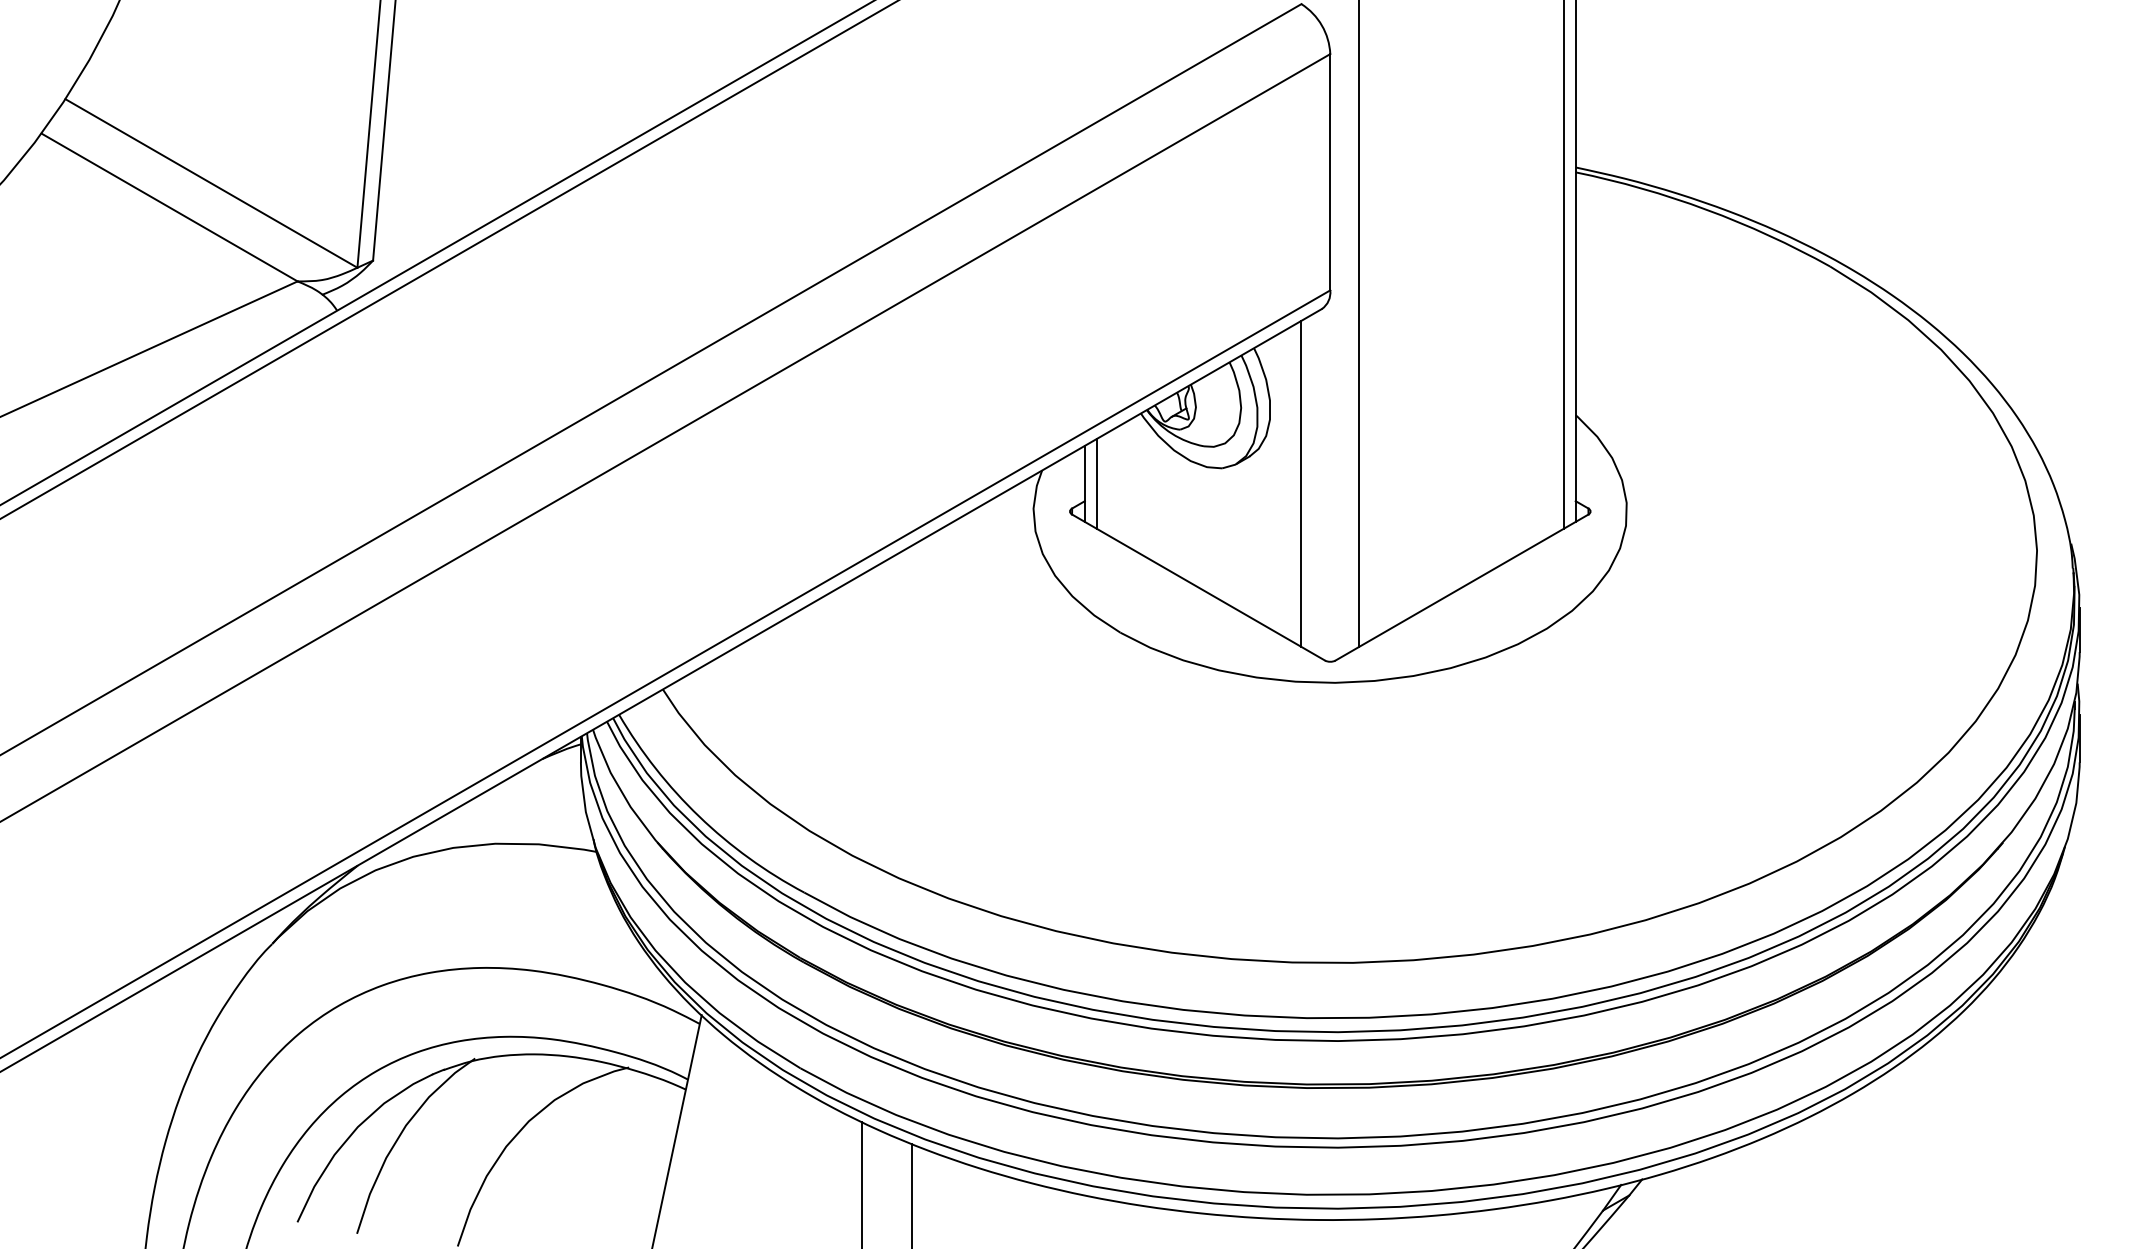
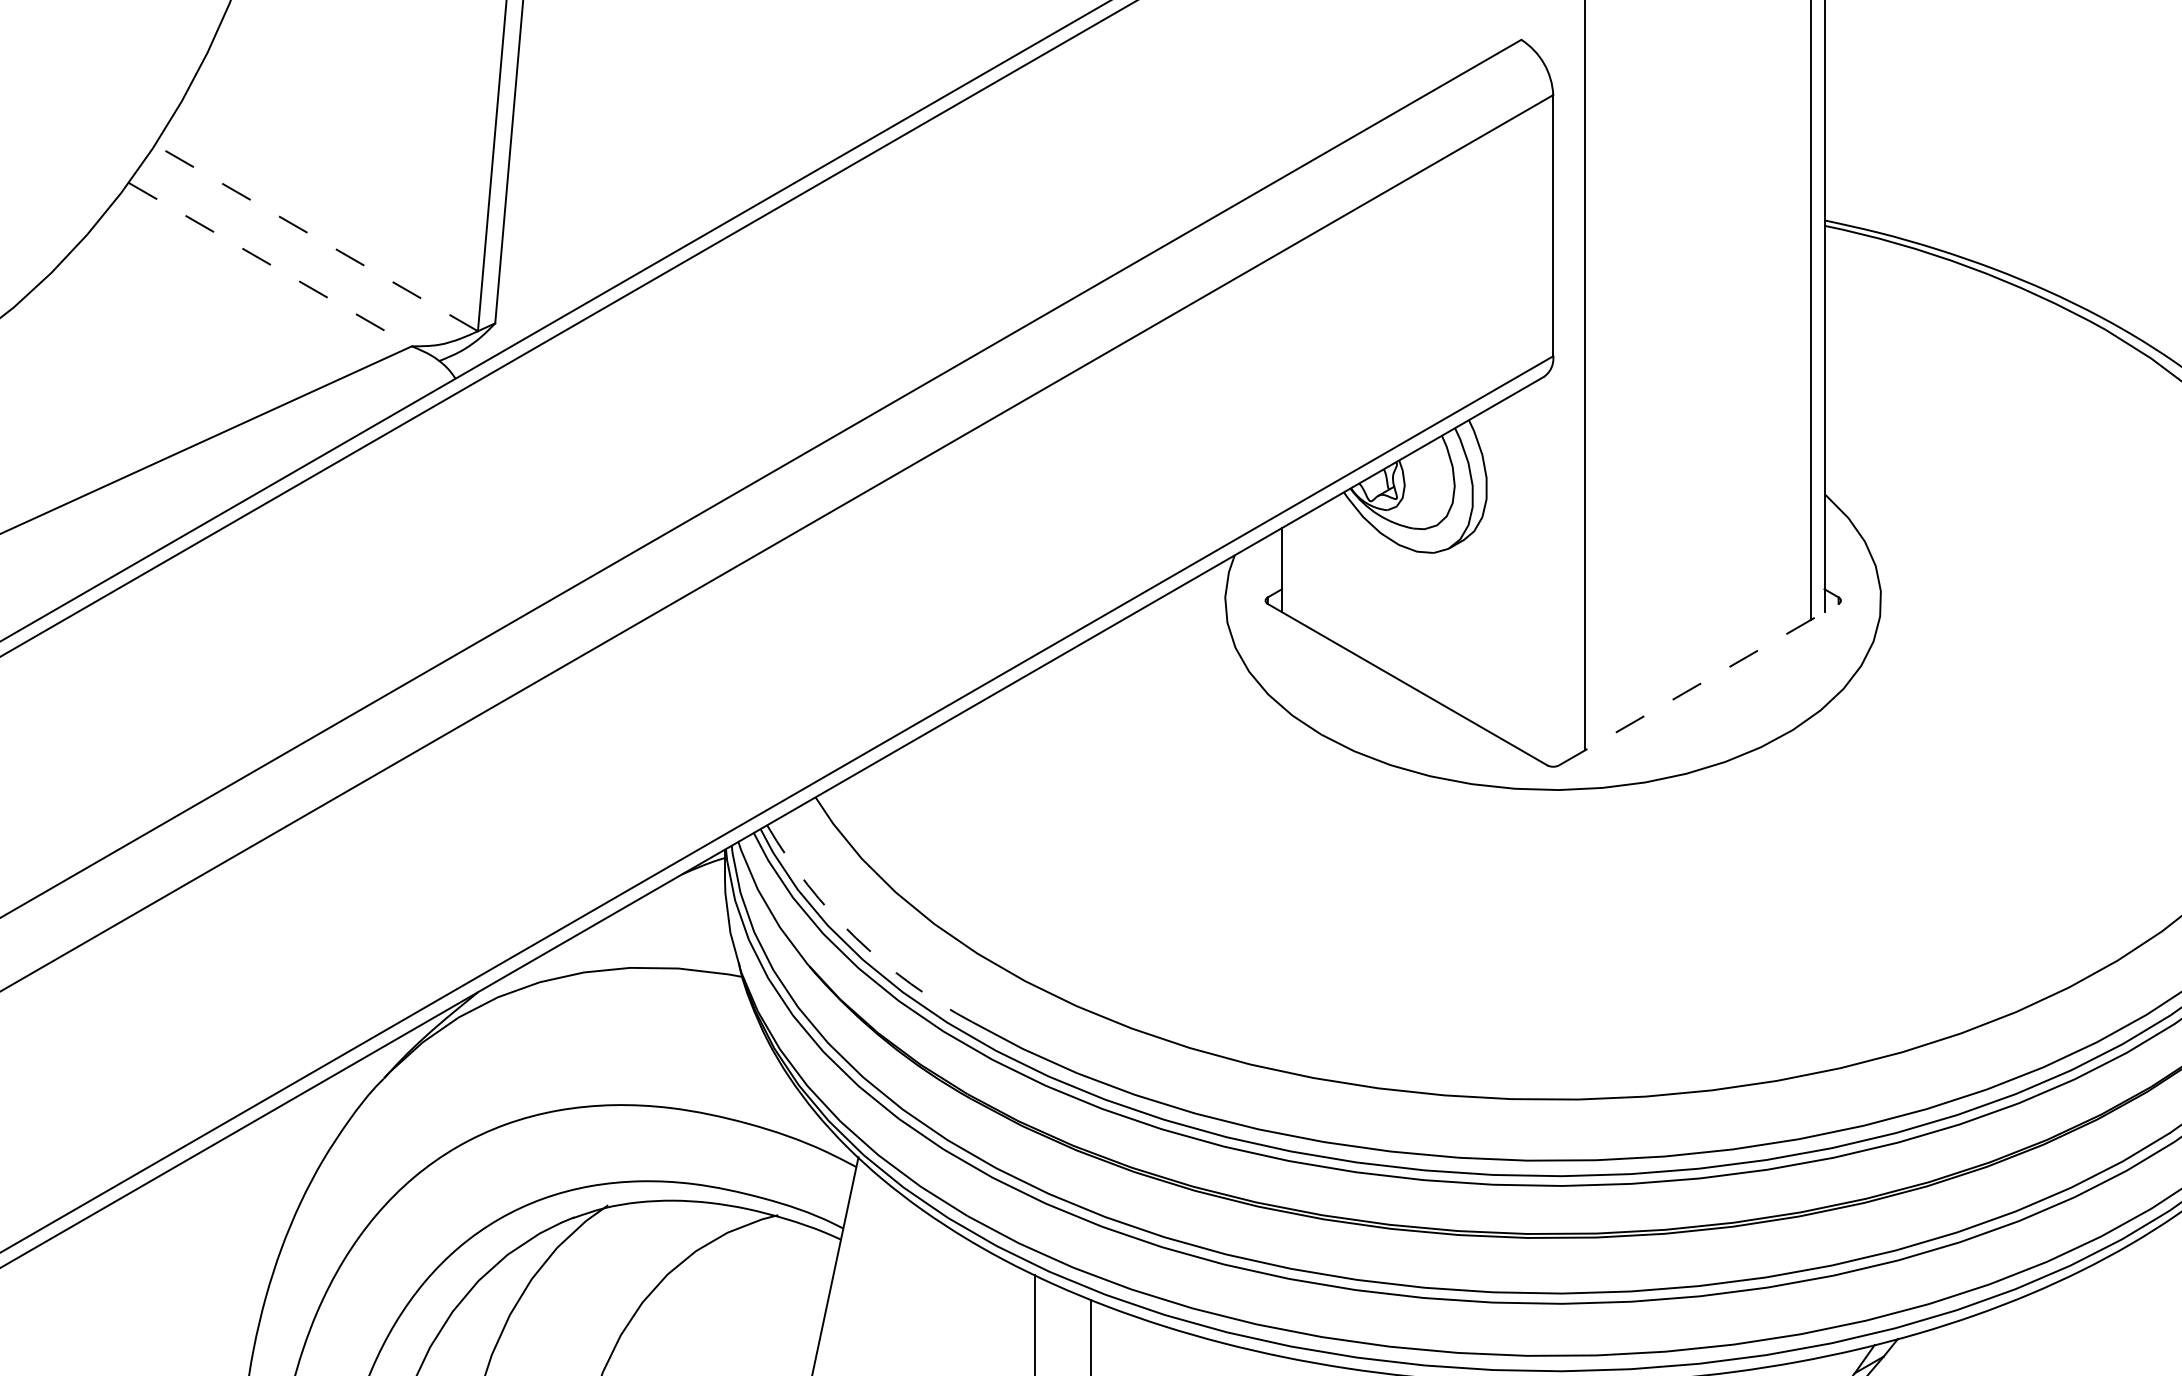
line: (211, 183) -> (316, 238), solid -> dashed
line: (169, 207) -> (270, 264), solid -> dashed
line: (1096, 483) -> (1294, 569), removed
line: (1301, 483) -> (1521, 569), removed
line: (1461, 587) -> (1698, 684), solid -> dashed
arc: (699, 816) -> (856, 937), solid -> dashed

